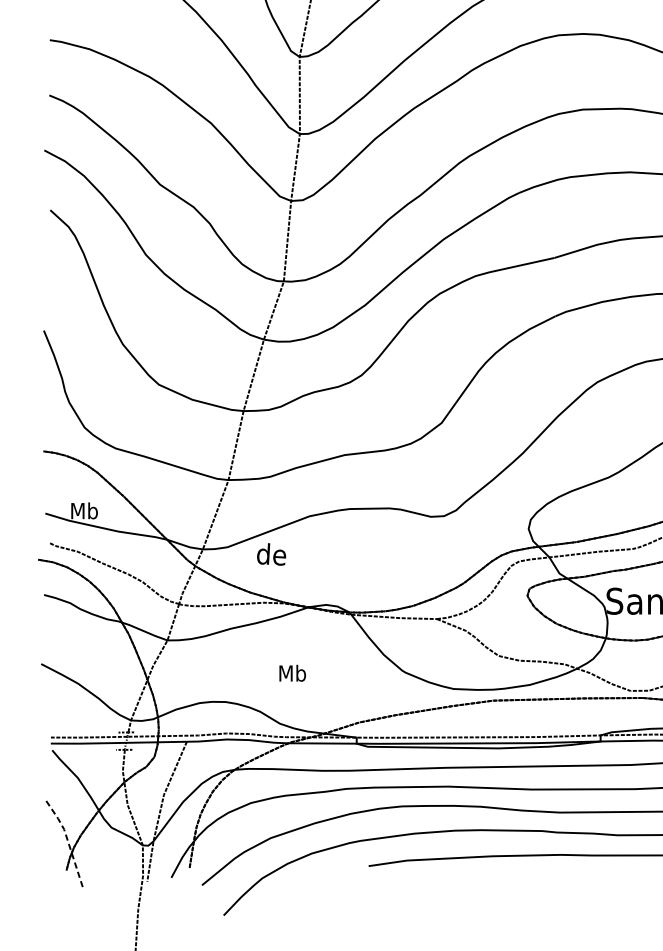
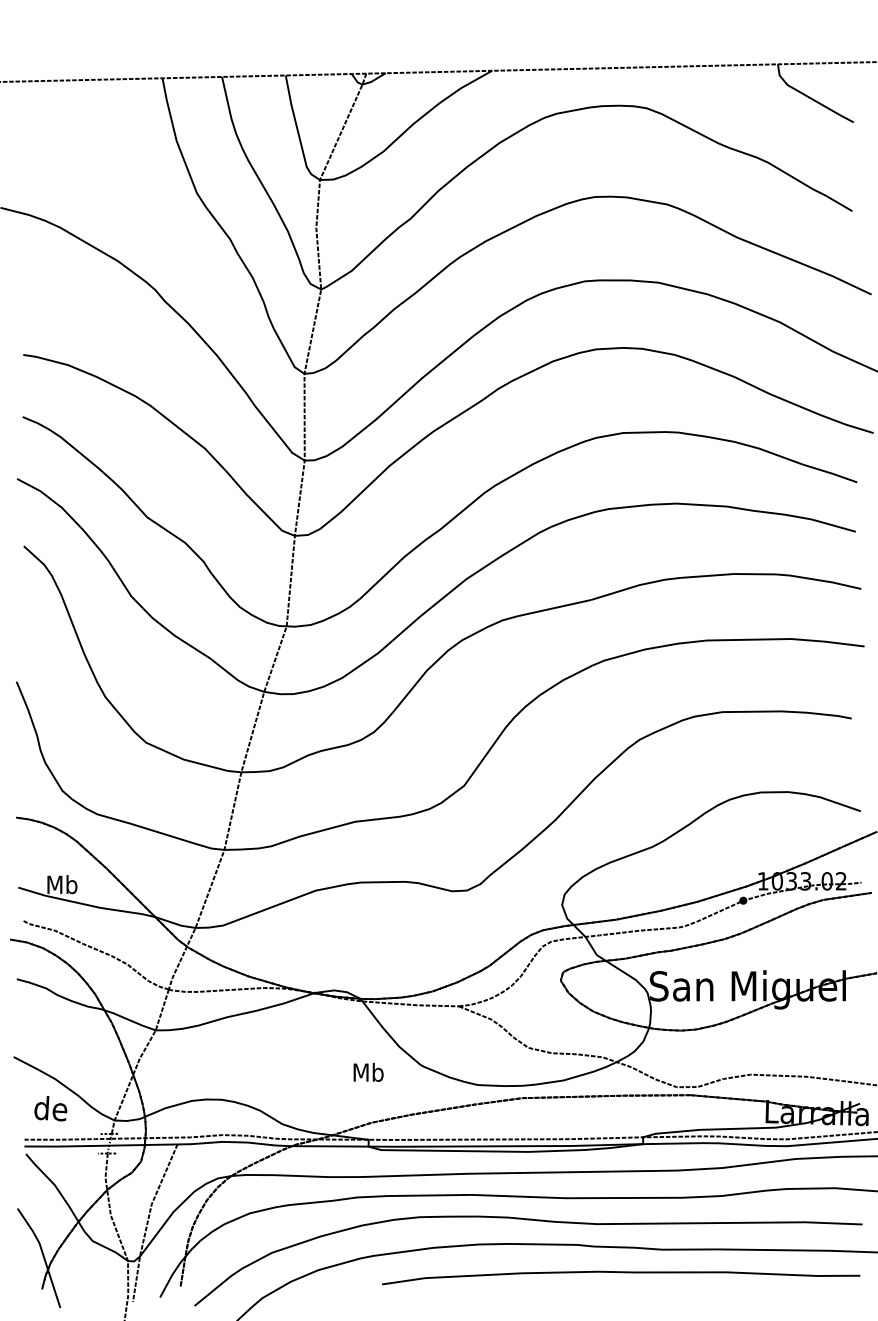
text: (271, 554) -> (50, 1108), moved
text: (292, 672) -> (368, 1071), moved
line: (67, 840) -> (43, 1255), dashed -> solid

